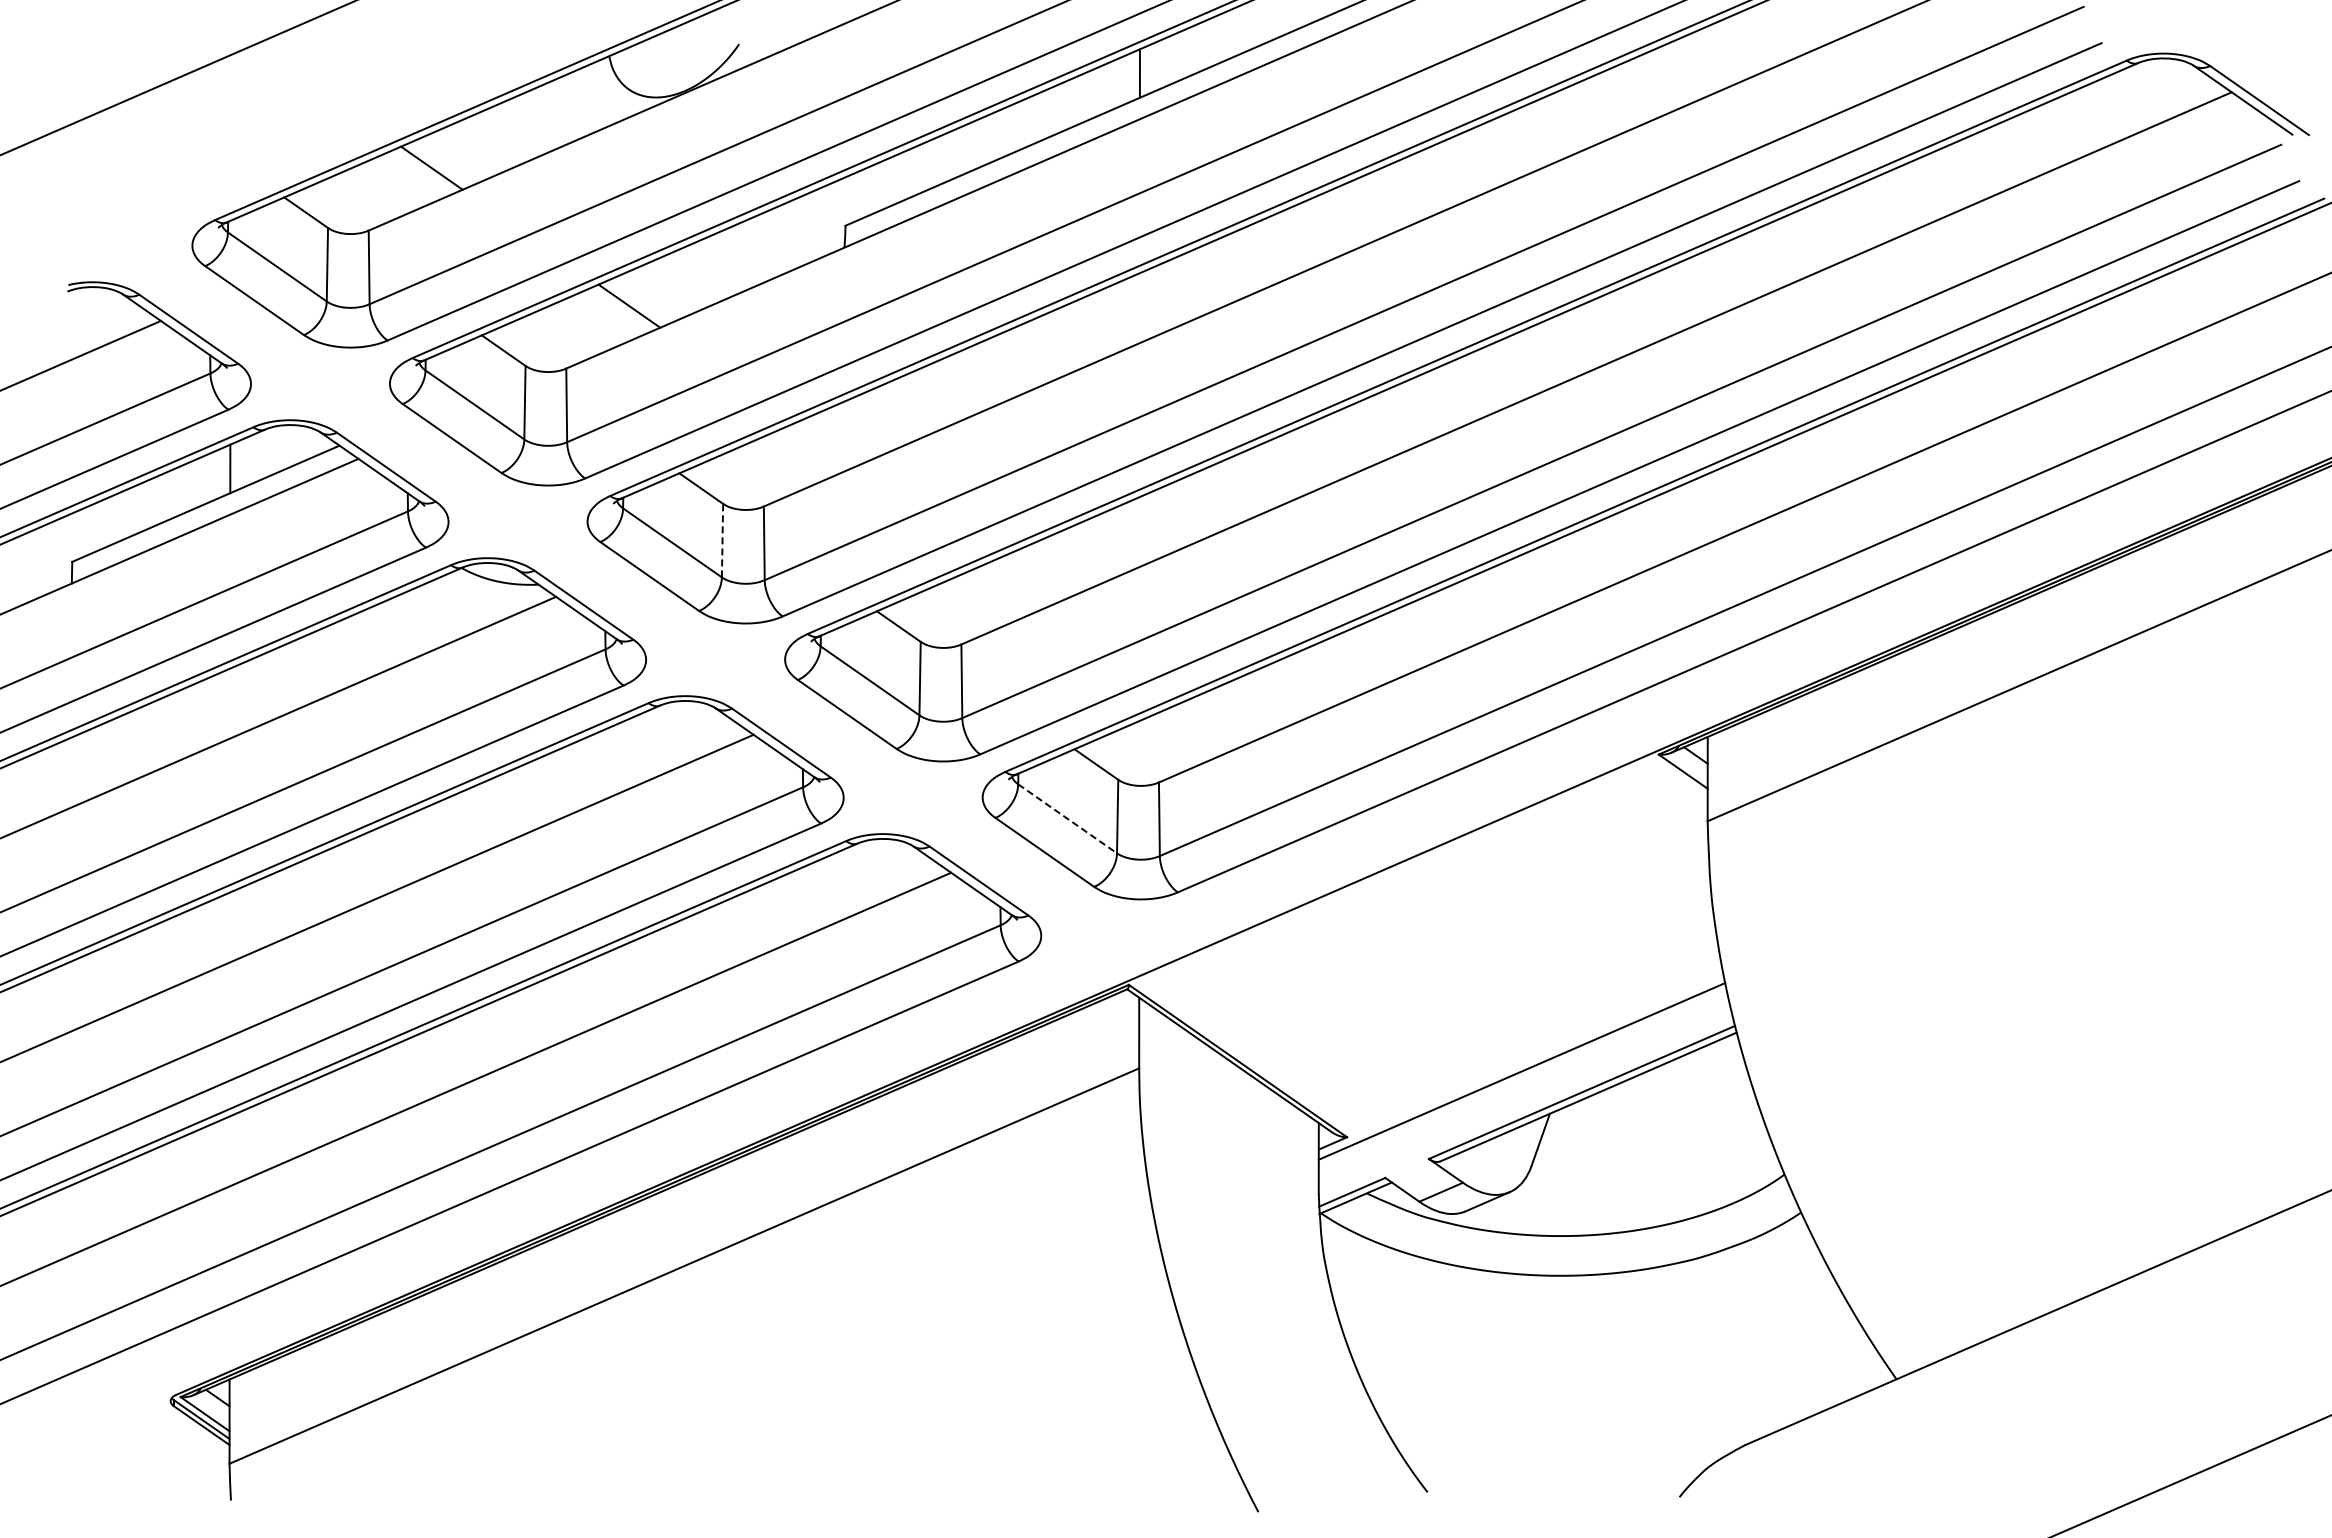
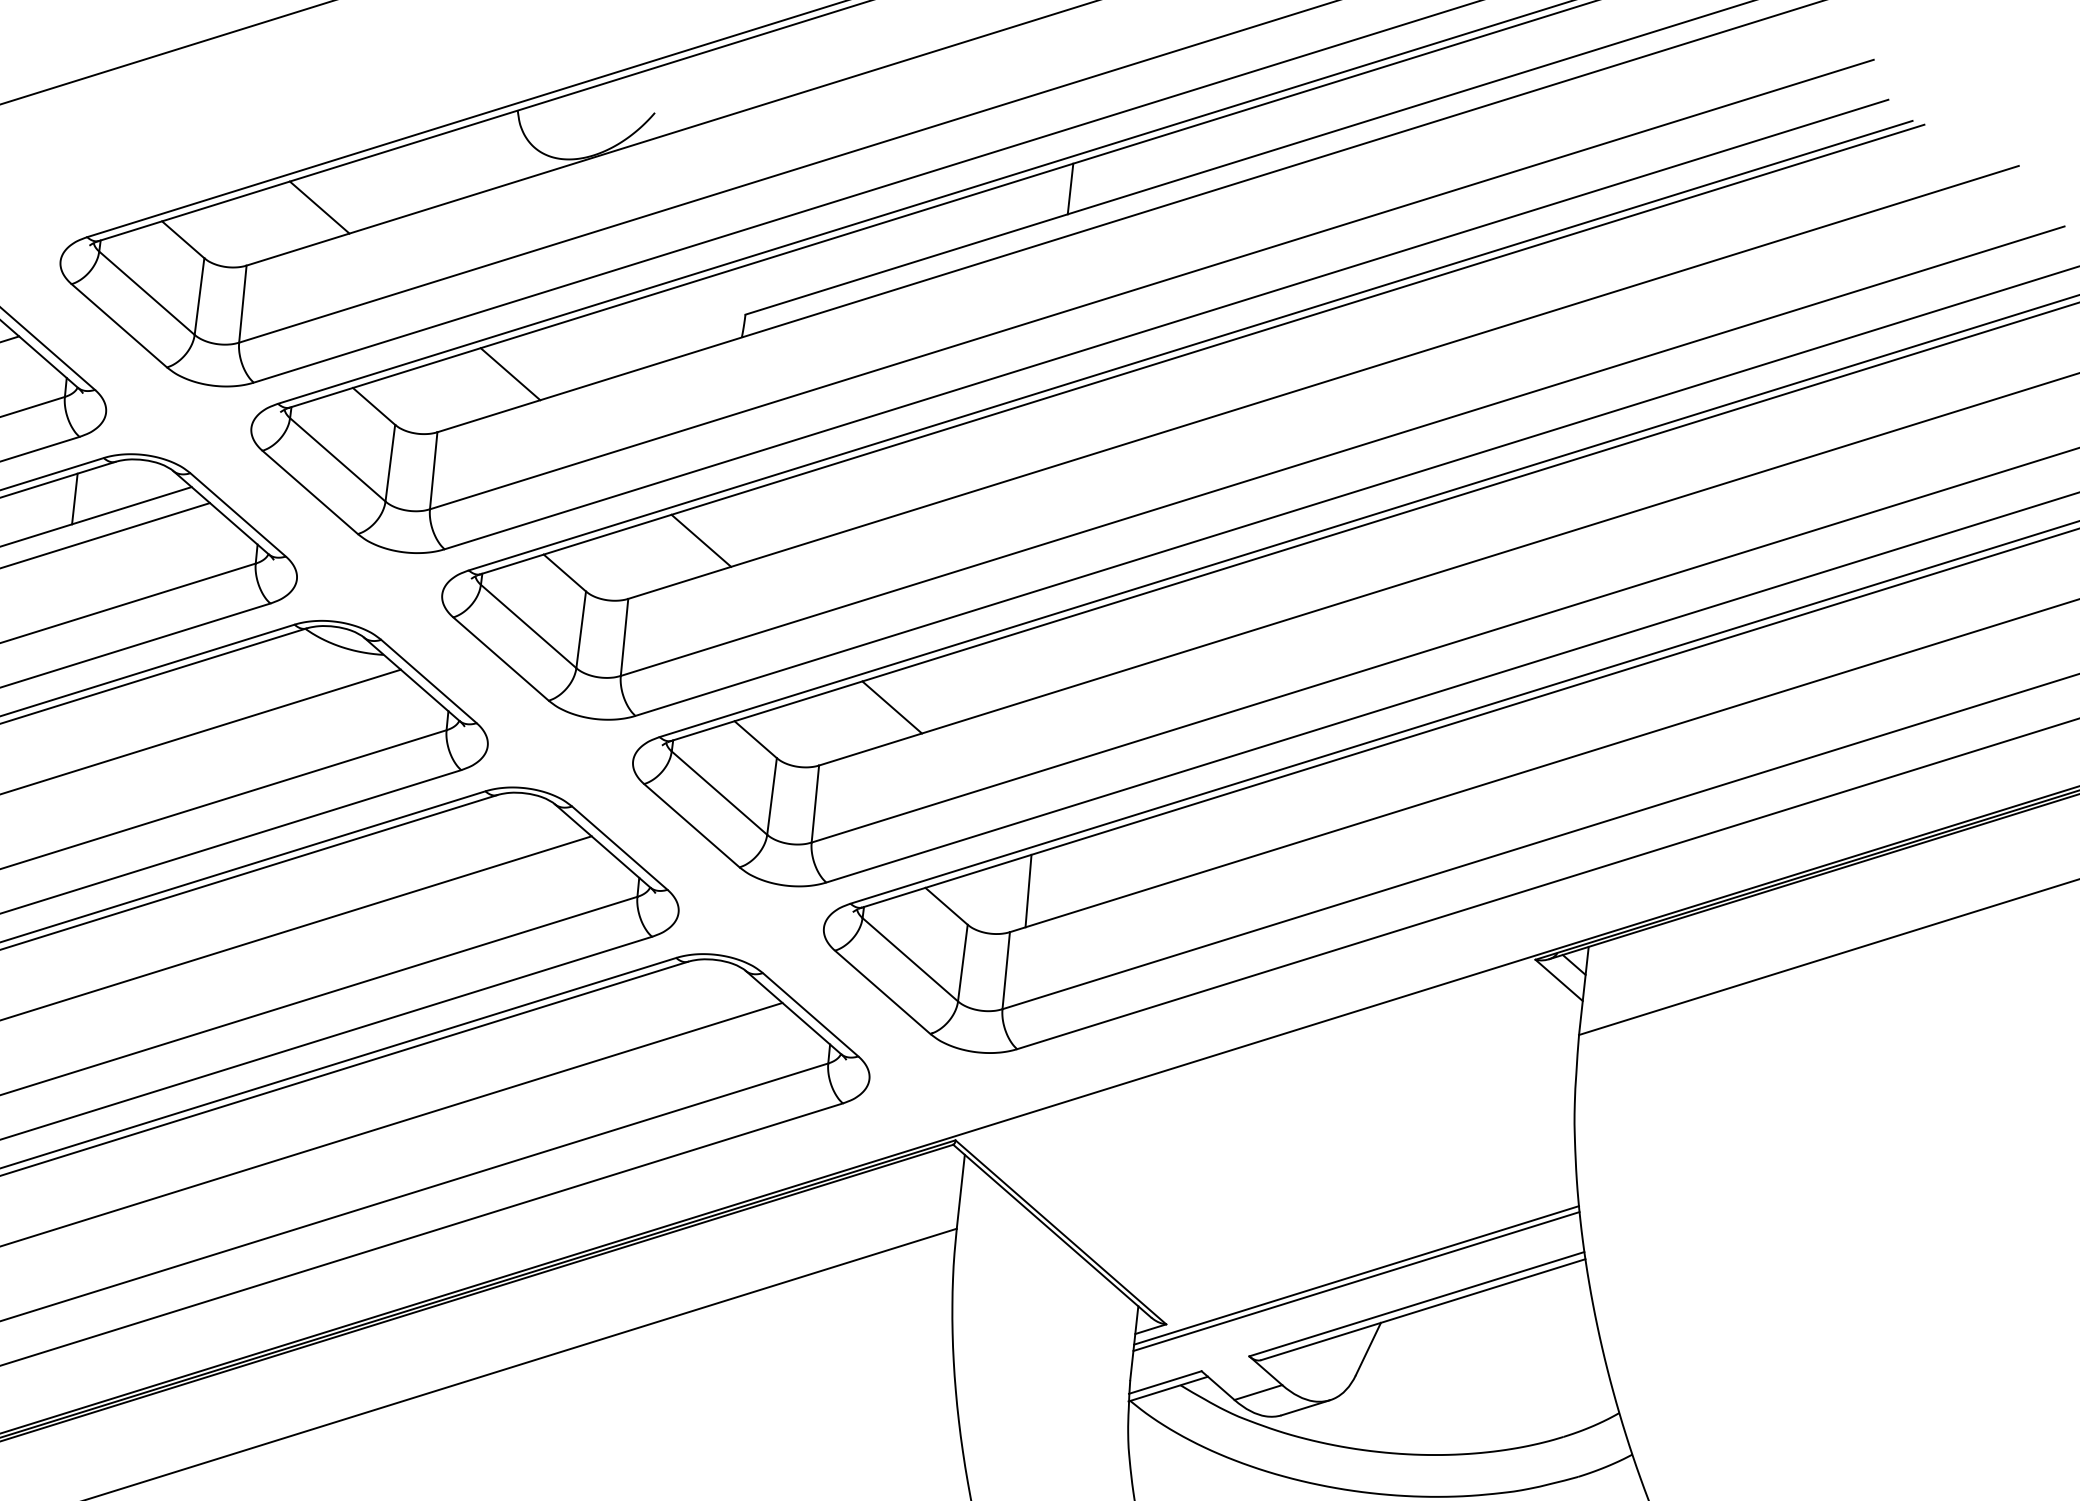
line: (826, 443) -> (700, 540), added
line: (722, 540) -> (581, 629), dashed -> solid
line: (1024, 581) -> (892, 706), added
line: (1172, 741) -> (1028, 890), added
line: (1068, 819) -> (911, 960), dashed -> solid
line: (1522, 1076) -> (1356, 1280), added

